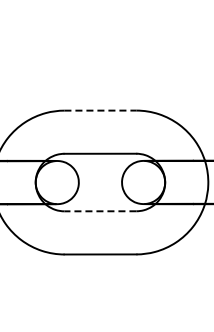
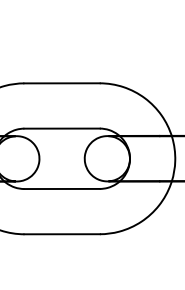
line: (100, 110) -> (62, 83), dashed -> solid
line: (100, 211) -> (62, 189), dashed -> solid

